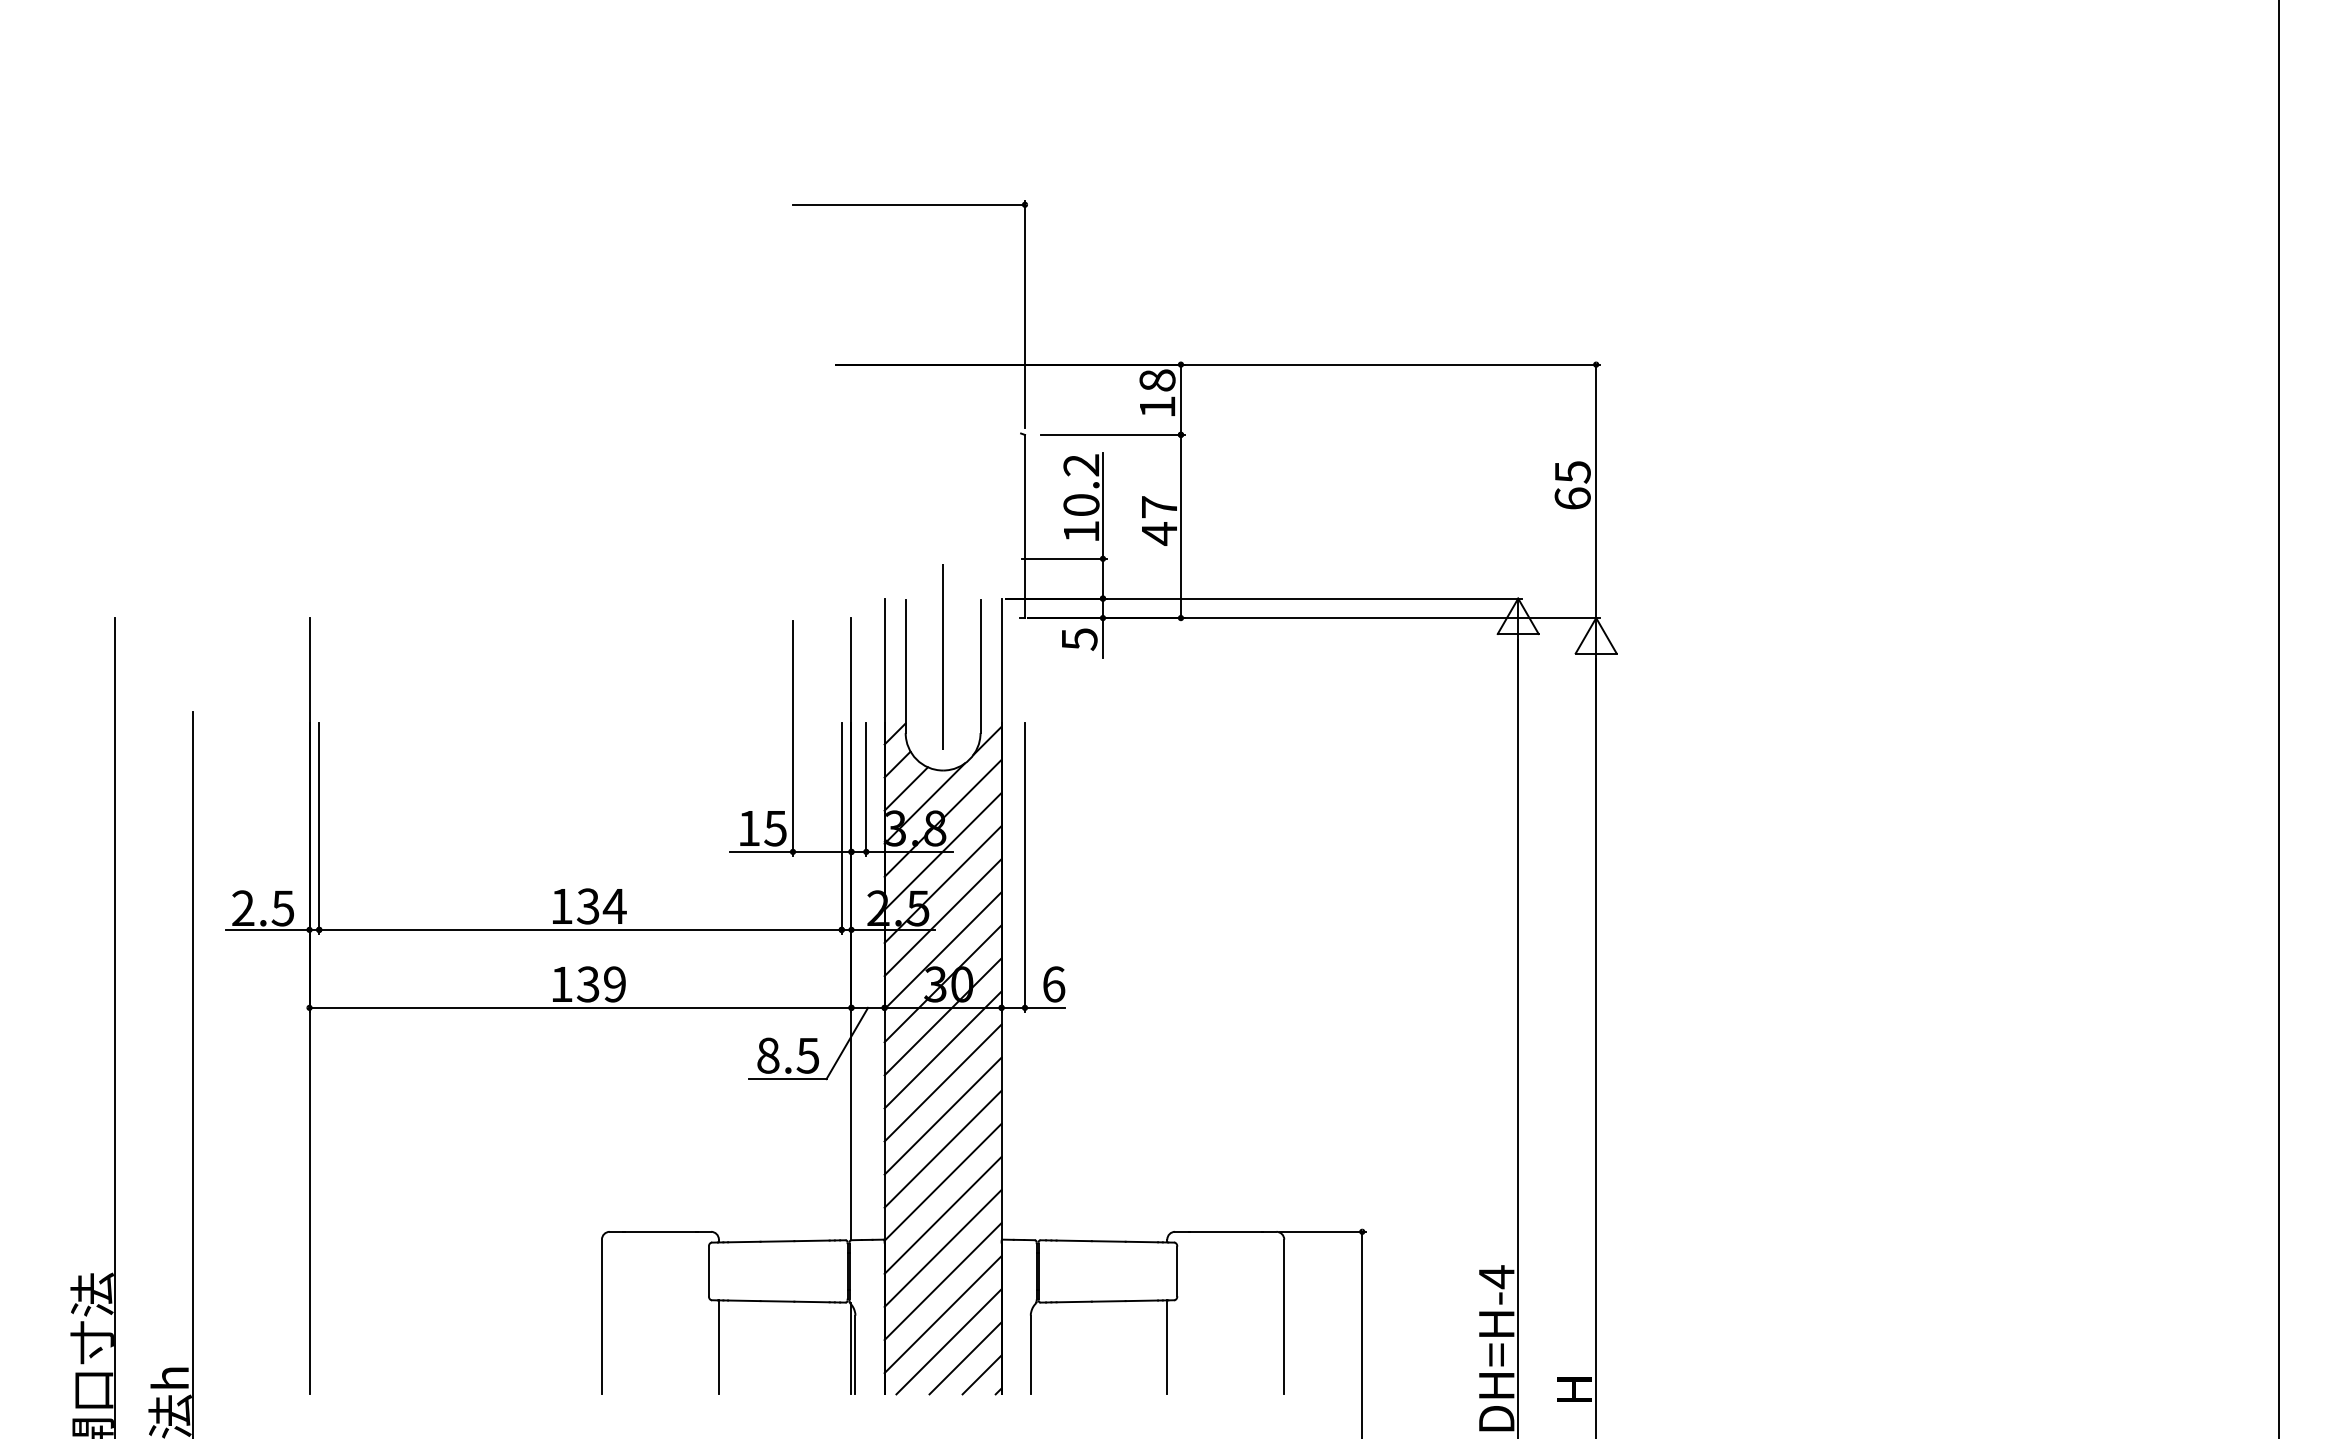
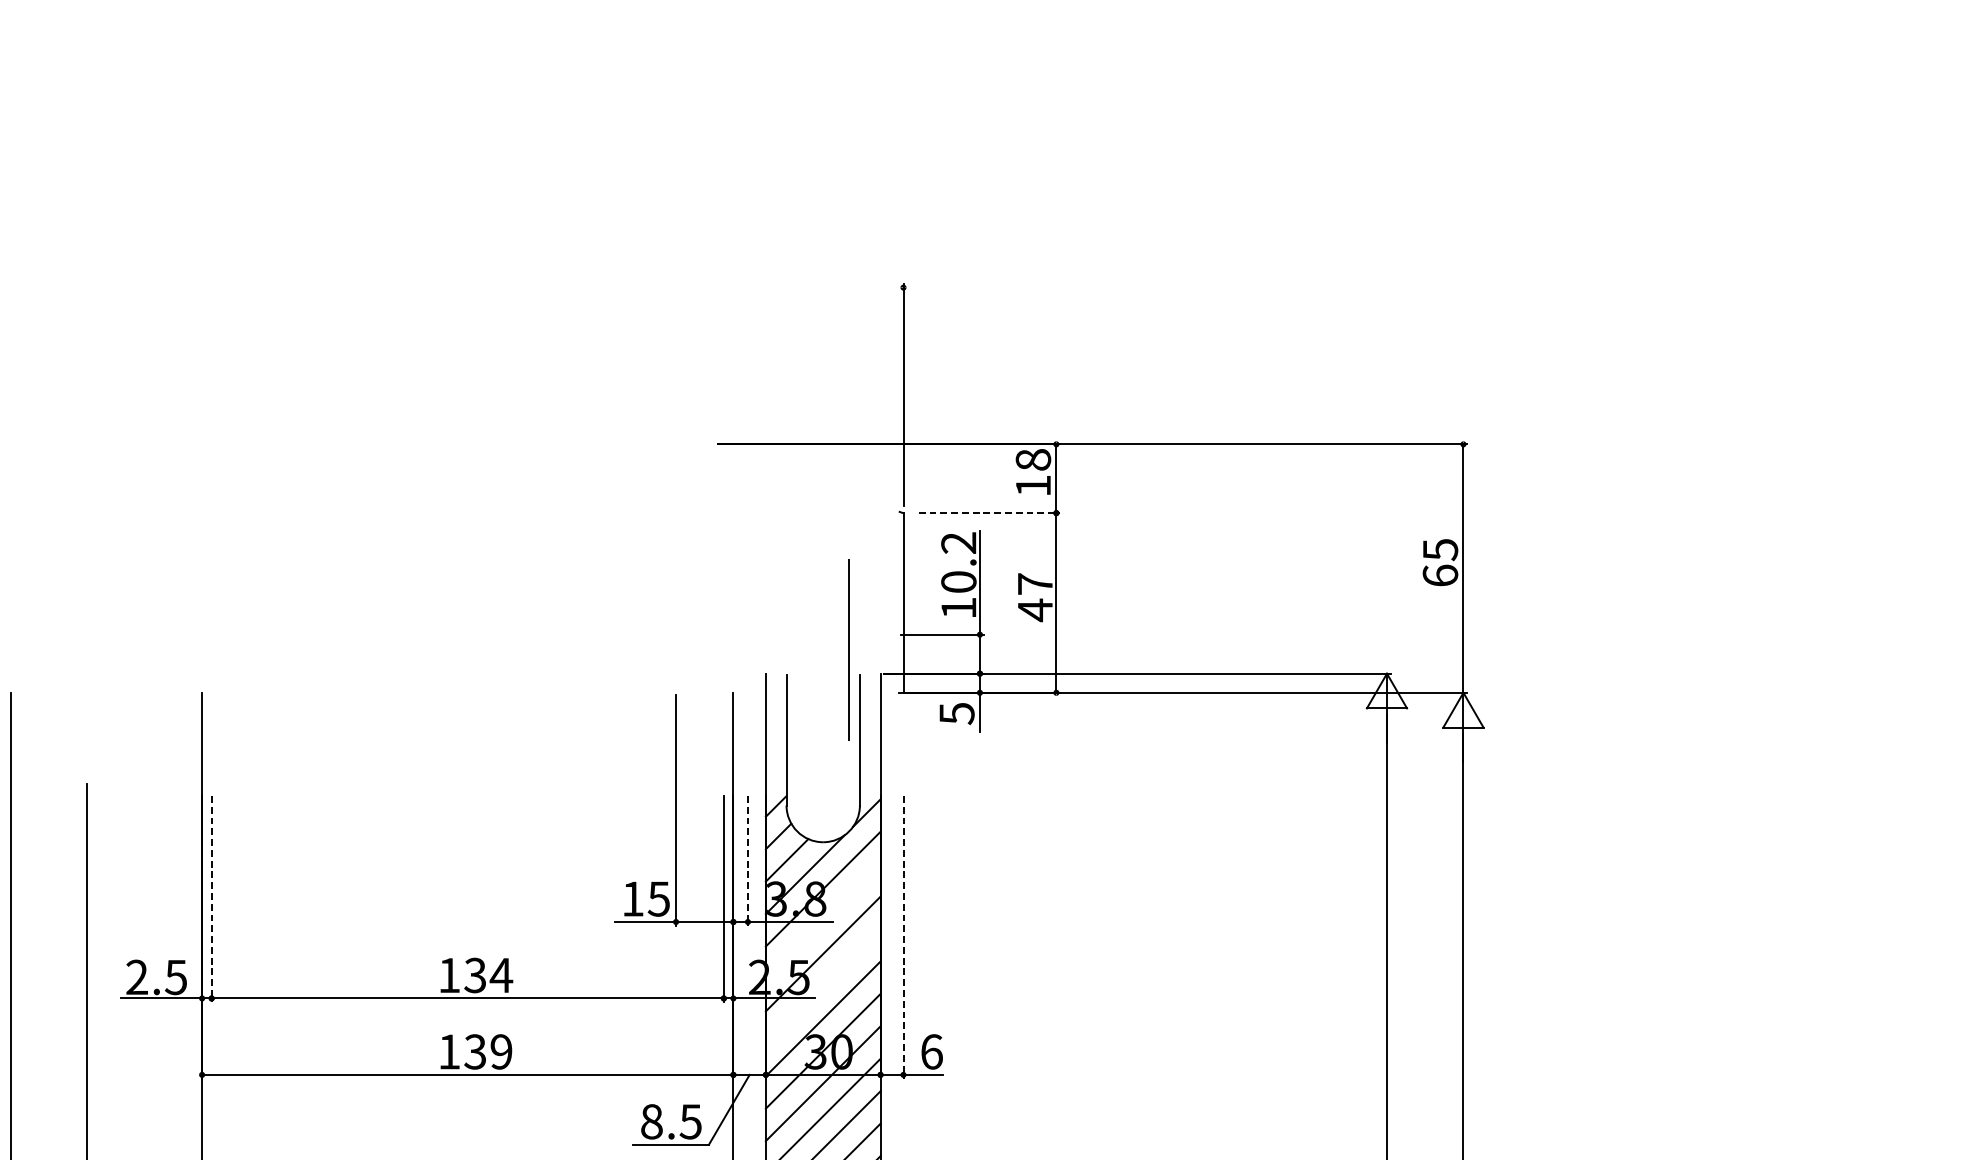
line: (909, 204) -> (790, 287), removed
line: (1113, 434) -> (990, 512), solid -> dashed
line: (942, 656) -> (848, 649), moved
line: (866, 790) -> (748, 861), solid -> dashed
line: (319, 829) -> (211, 900), solid -> dashed
line: (942, 850) -> (822, 920), removed
line: (1025, 868) -> (903, 938), solid -> dashed
line: (942, 917) -> (822, 986), removed

